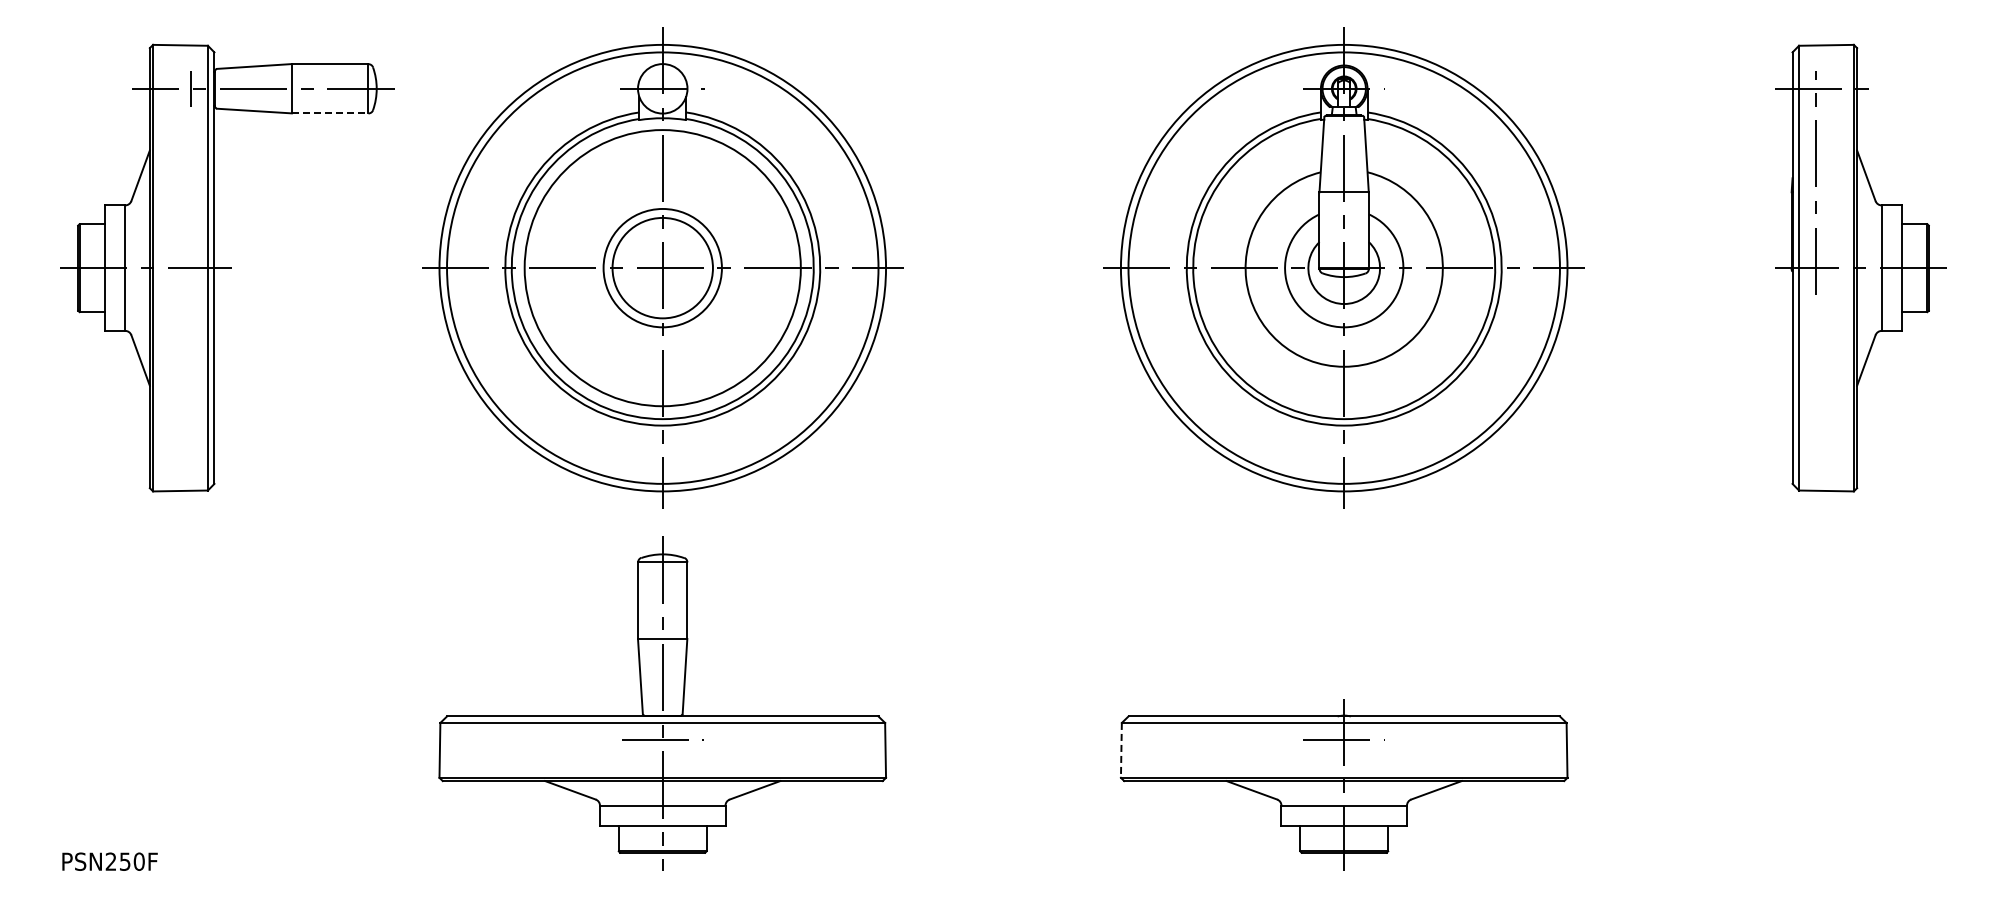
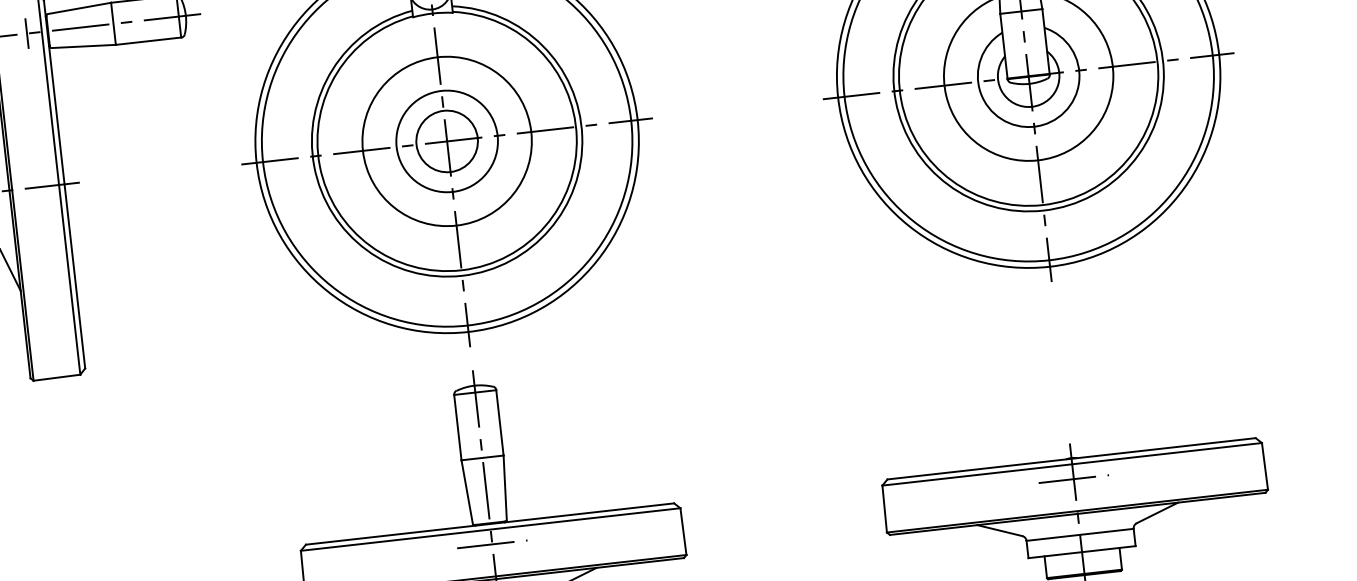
line: (330, 113) -> (148, 41), dashed -> solid
circle: (662, 267) -> (446, 140), size x0.71
circle: (662, 268) -> (446, 141), size x0.71
line: (1121, 750) -> (884, 509), dashed -> solid

